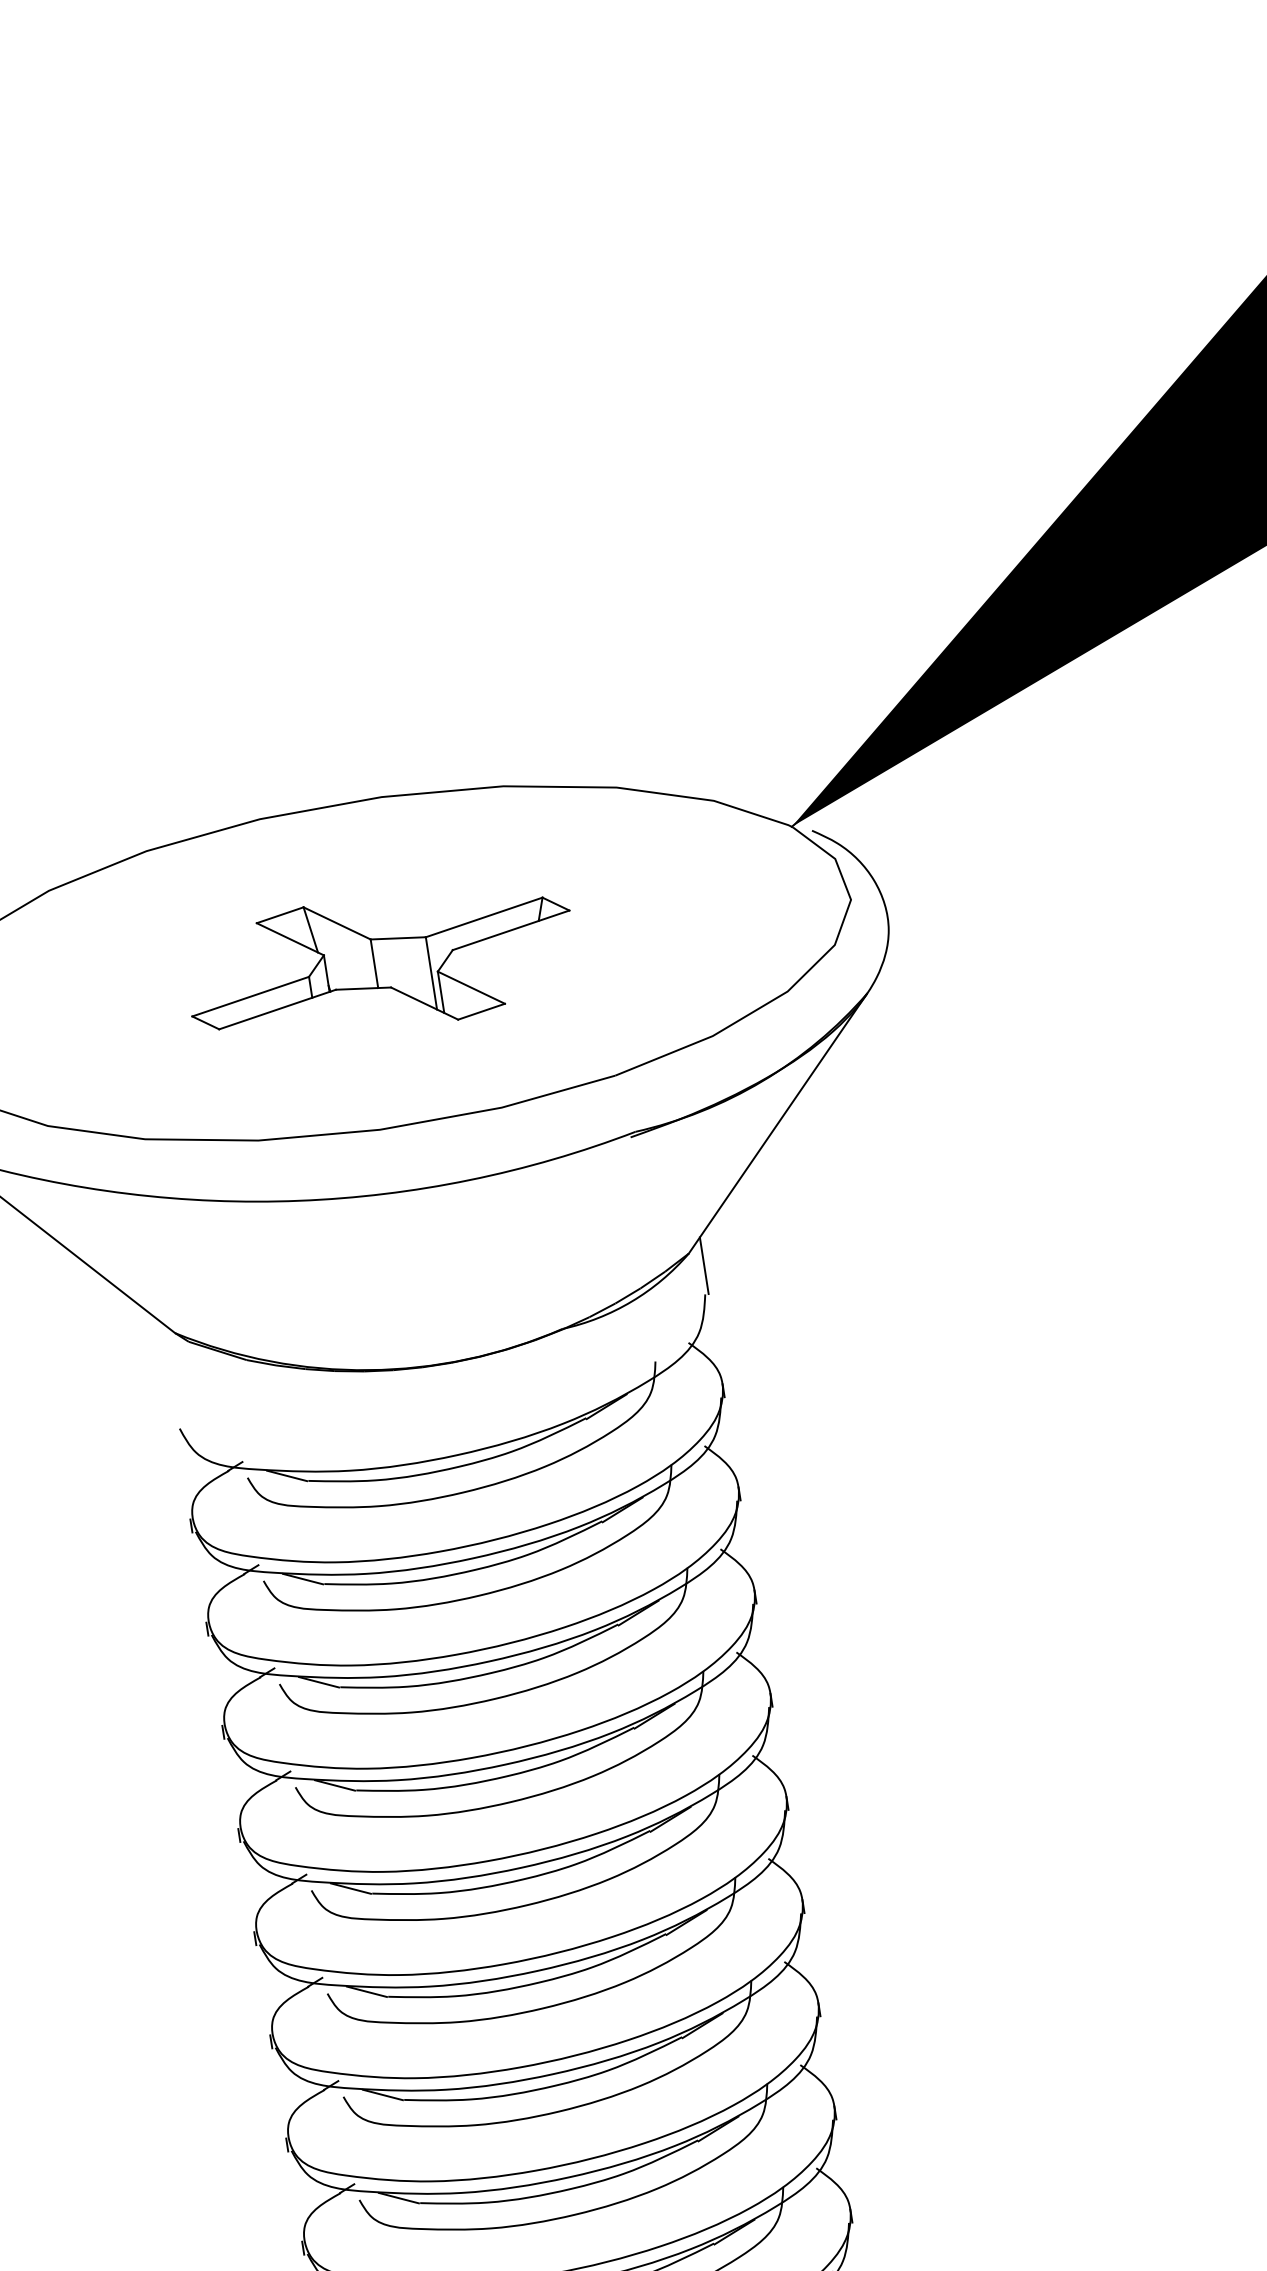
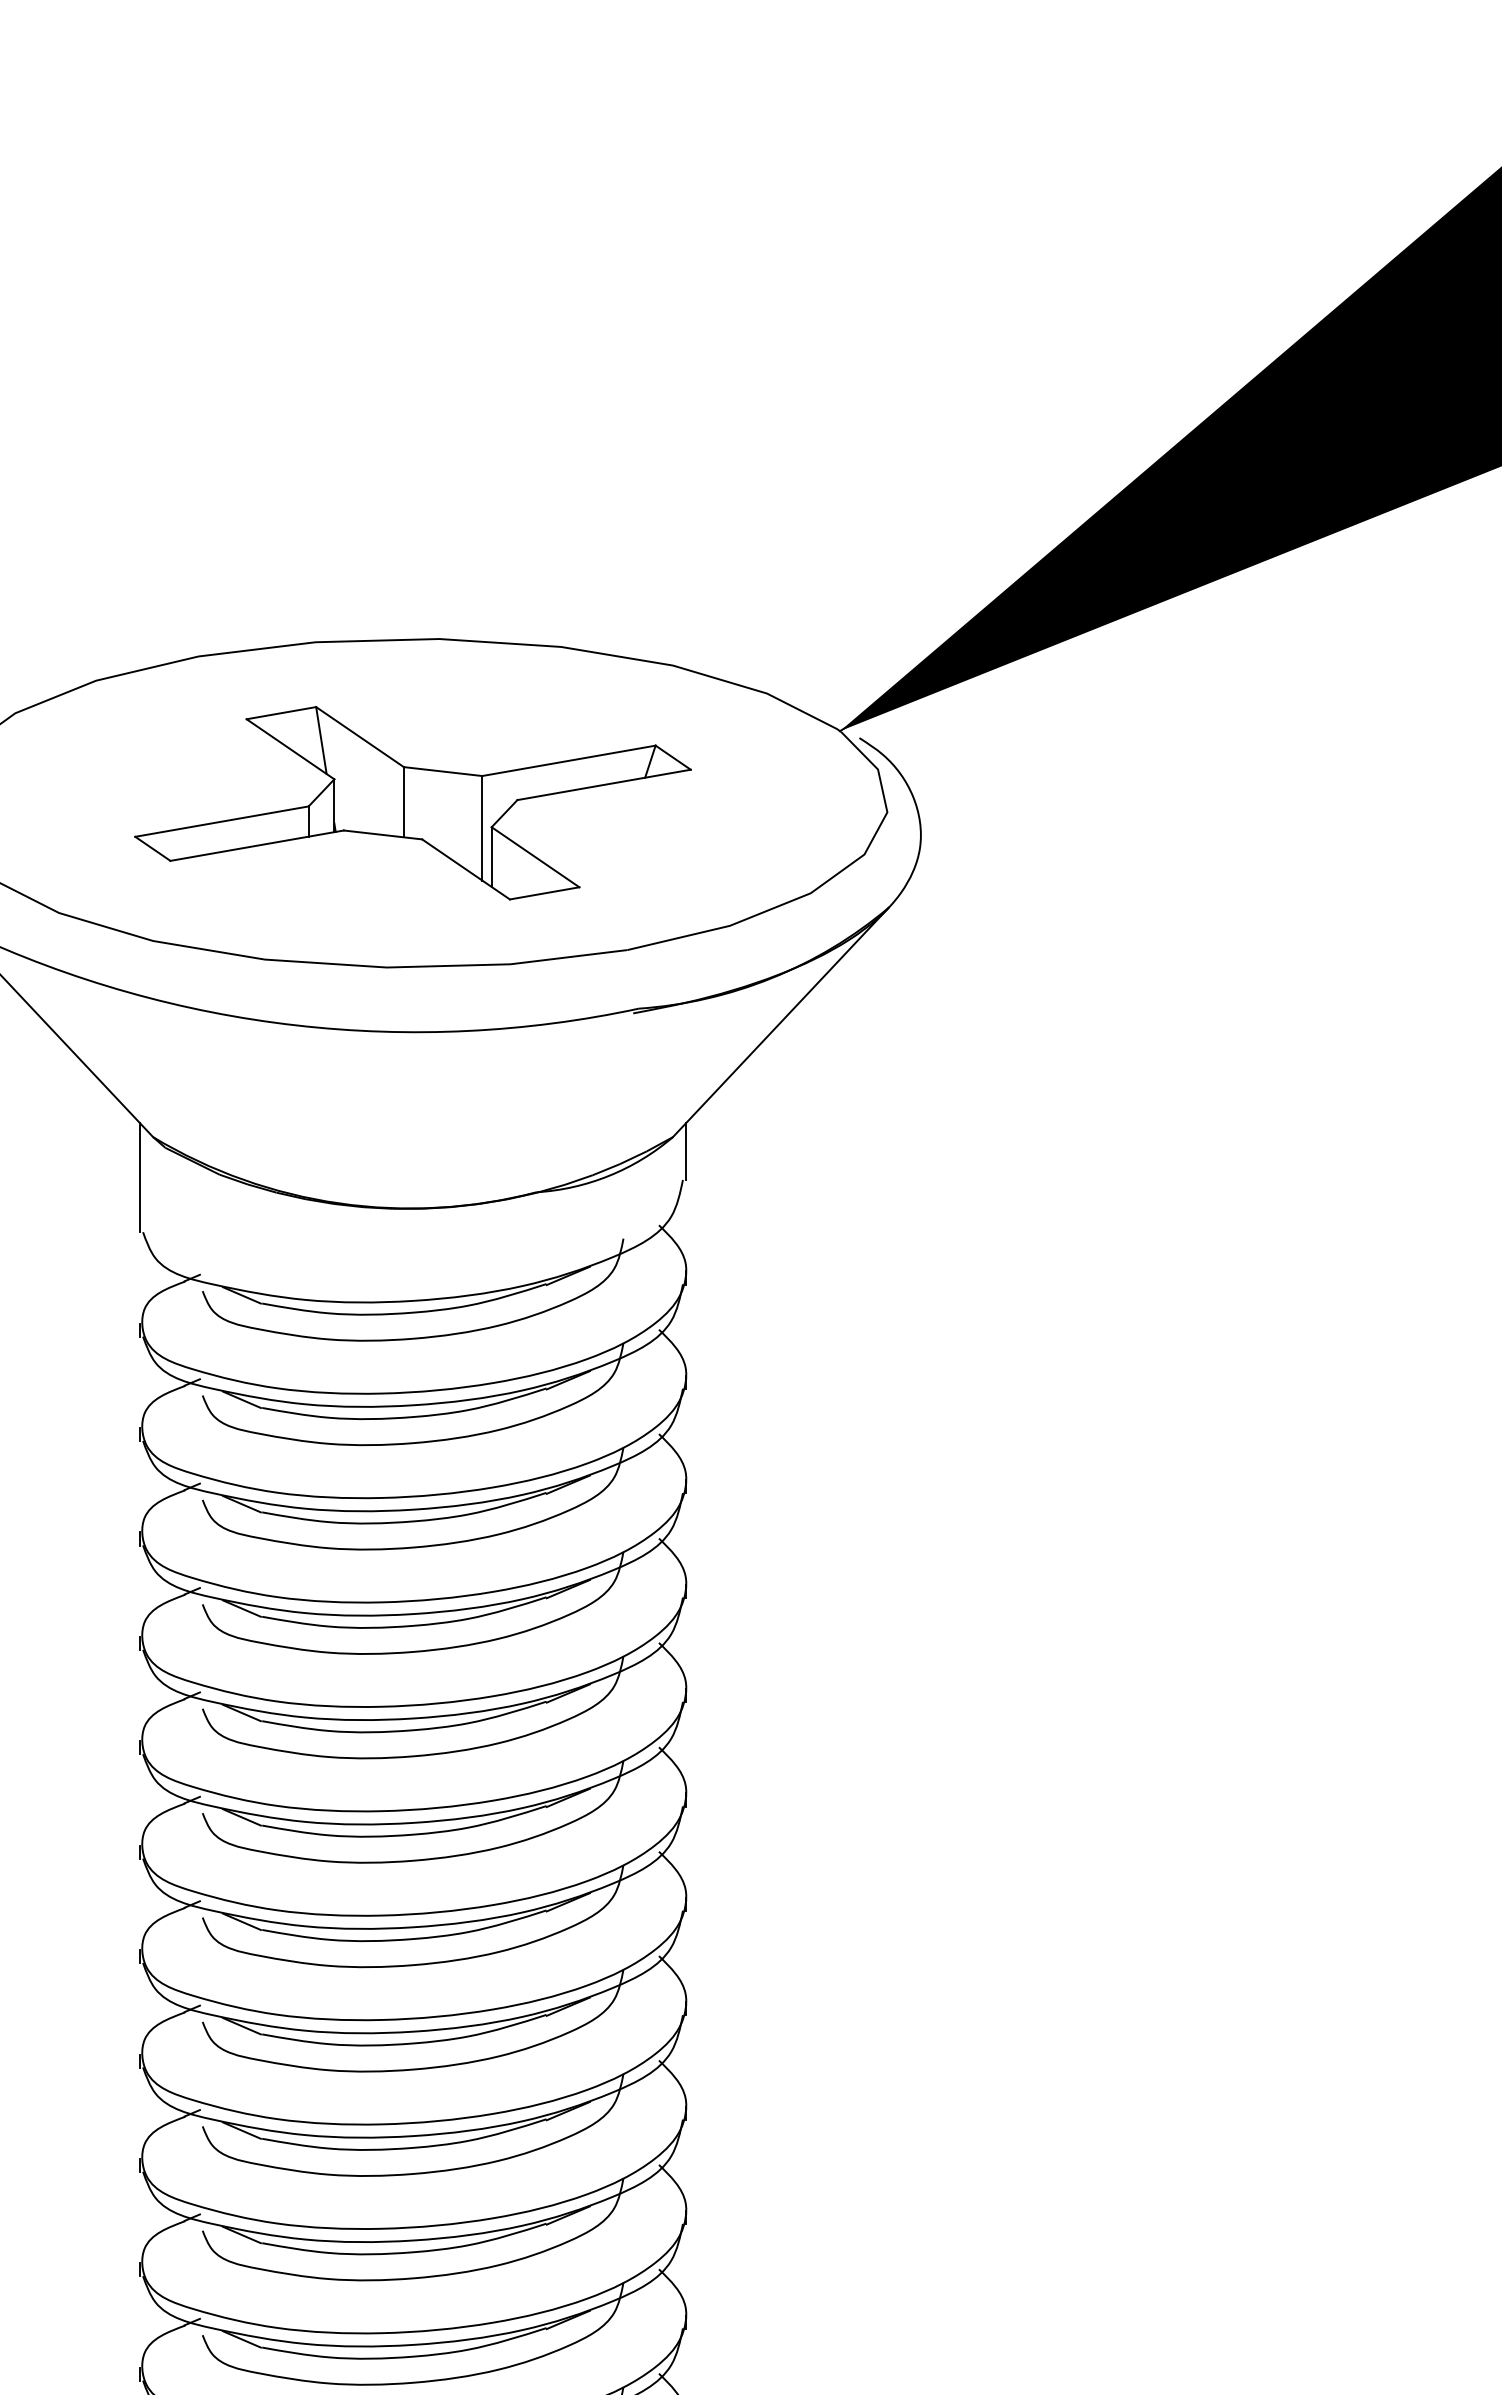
part: (380, 963) -> (412, 803), size x1.43
line: (167, 1375) -> (139, 1177), added

